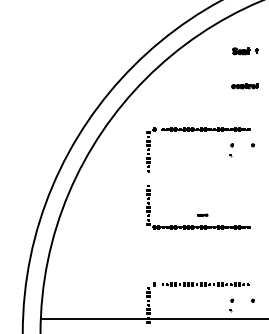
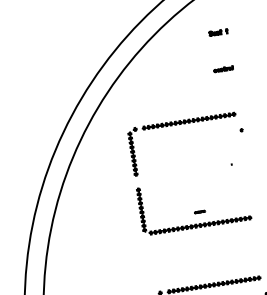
part: (245, 51) -> (218, 32), size x0.7
part: (244, 86) -> (223, 69), size x0.7
part: (231, 150) -> (219, 139), removed

